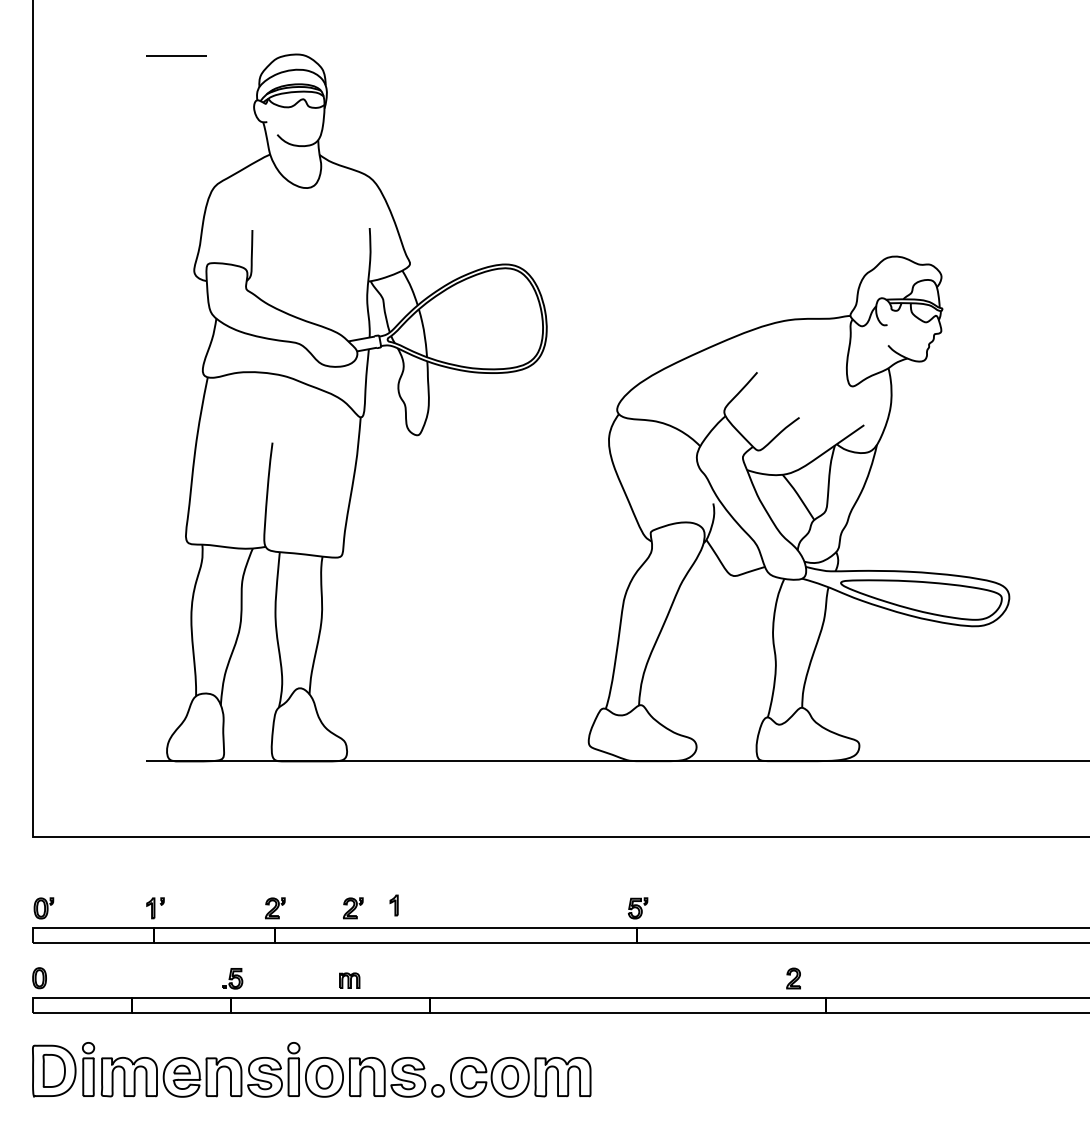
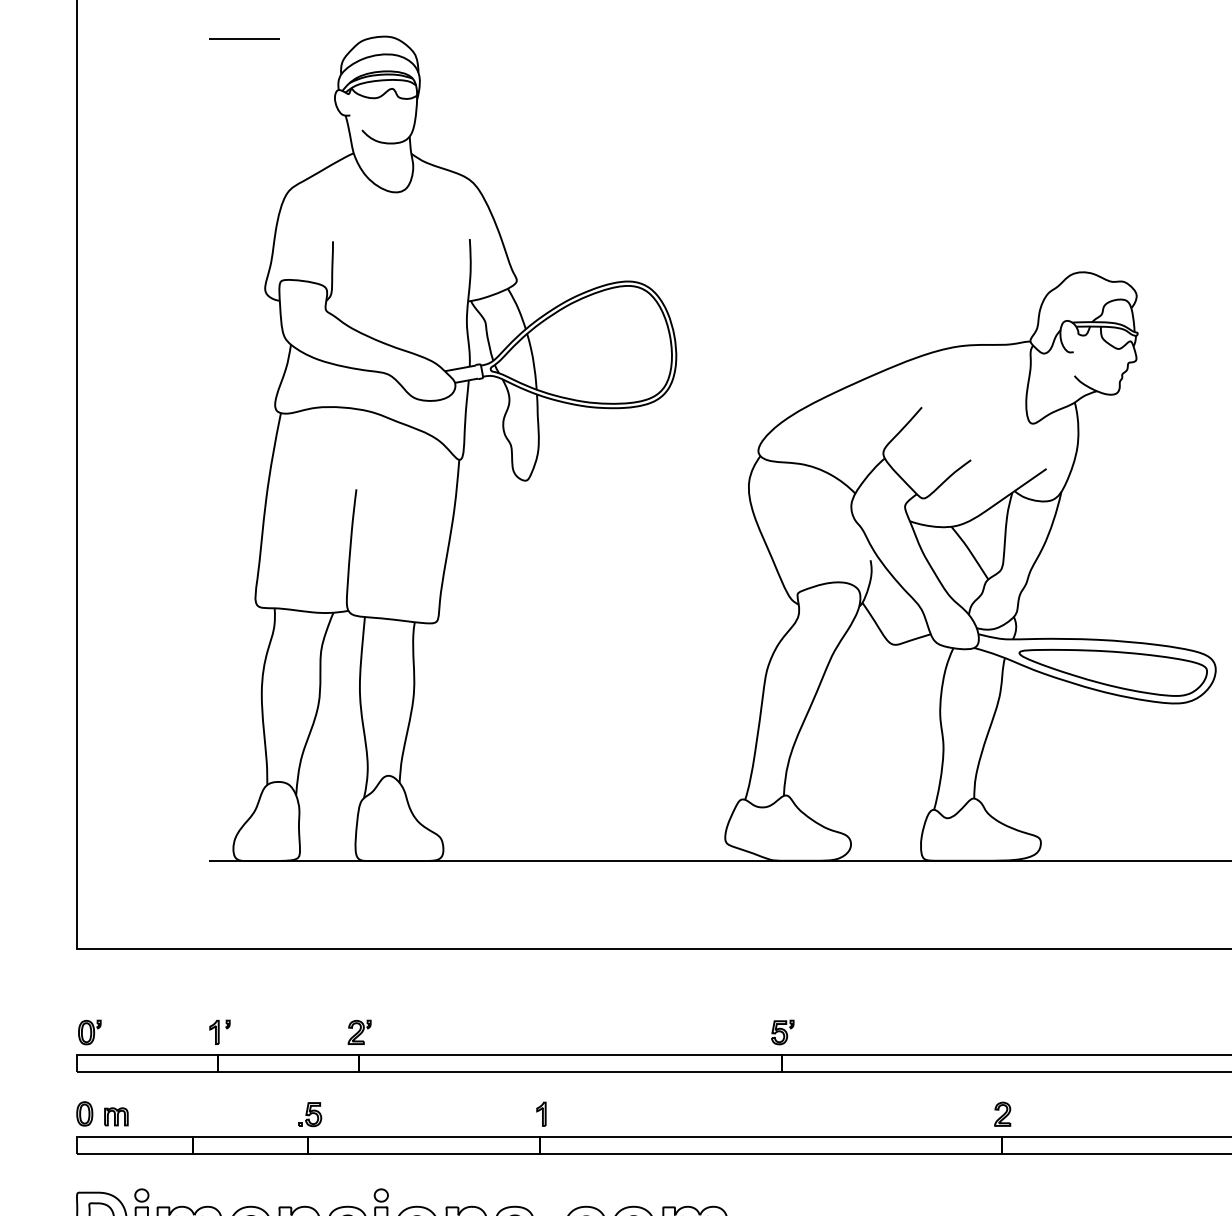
part: (393, 905) -> (540, 1114), moved
part: (353, 908) -> (450, 1032), removed
part: (793, 978) -> (1002, 1114), moved
part: (349, 980) -> (116, 1116), moved

